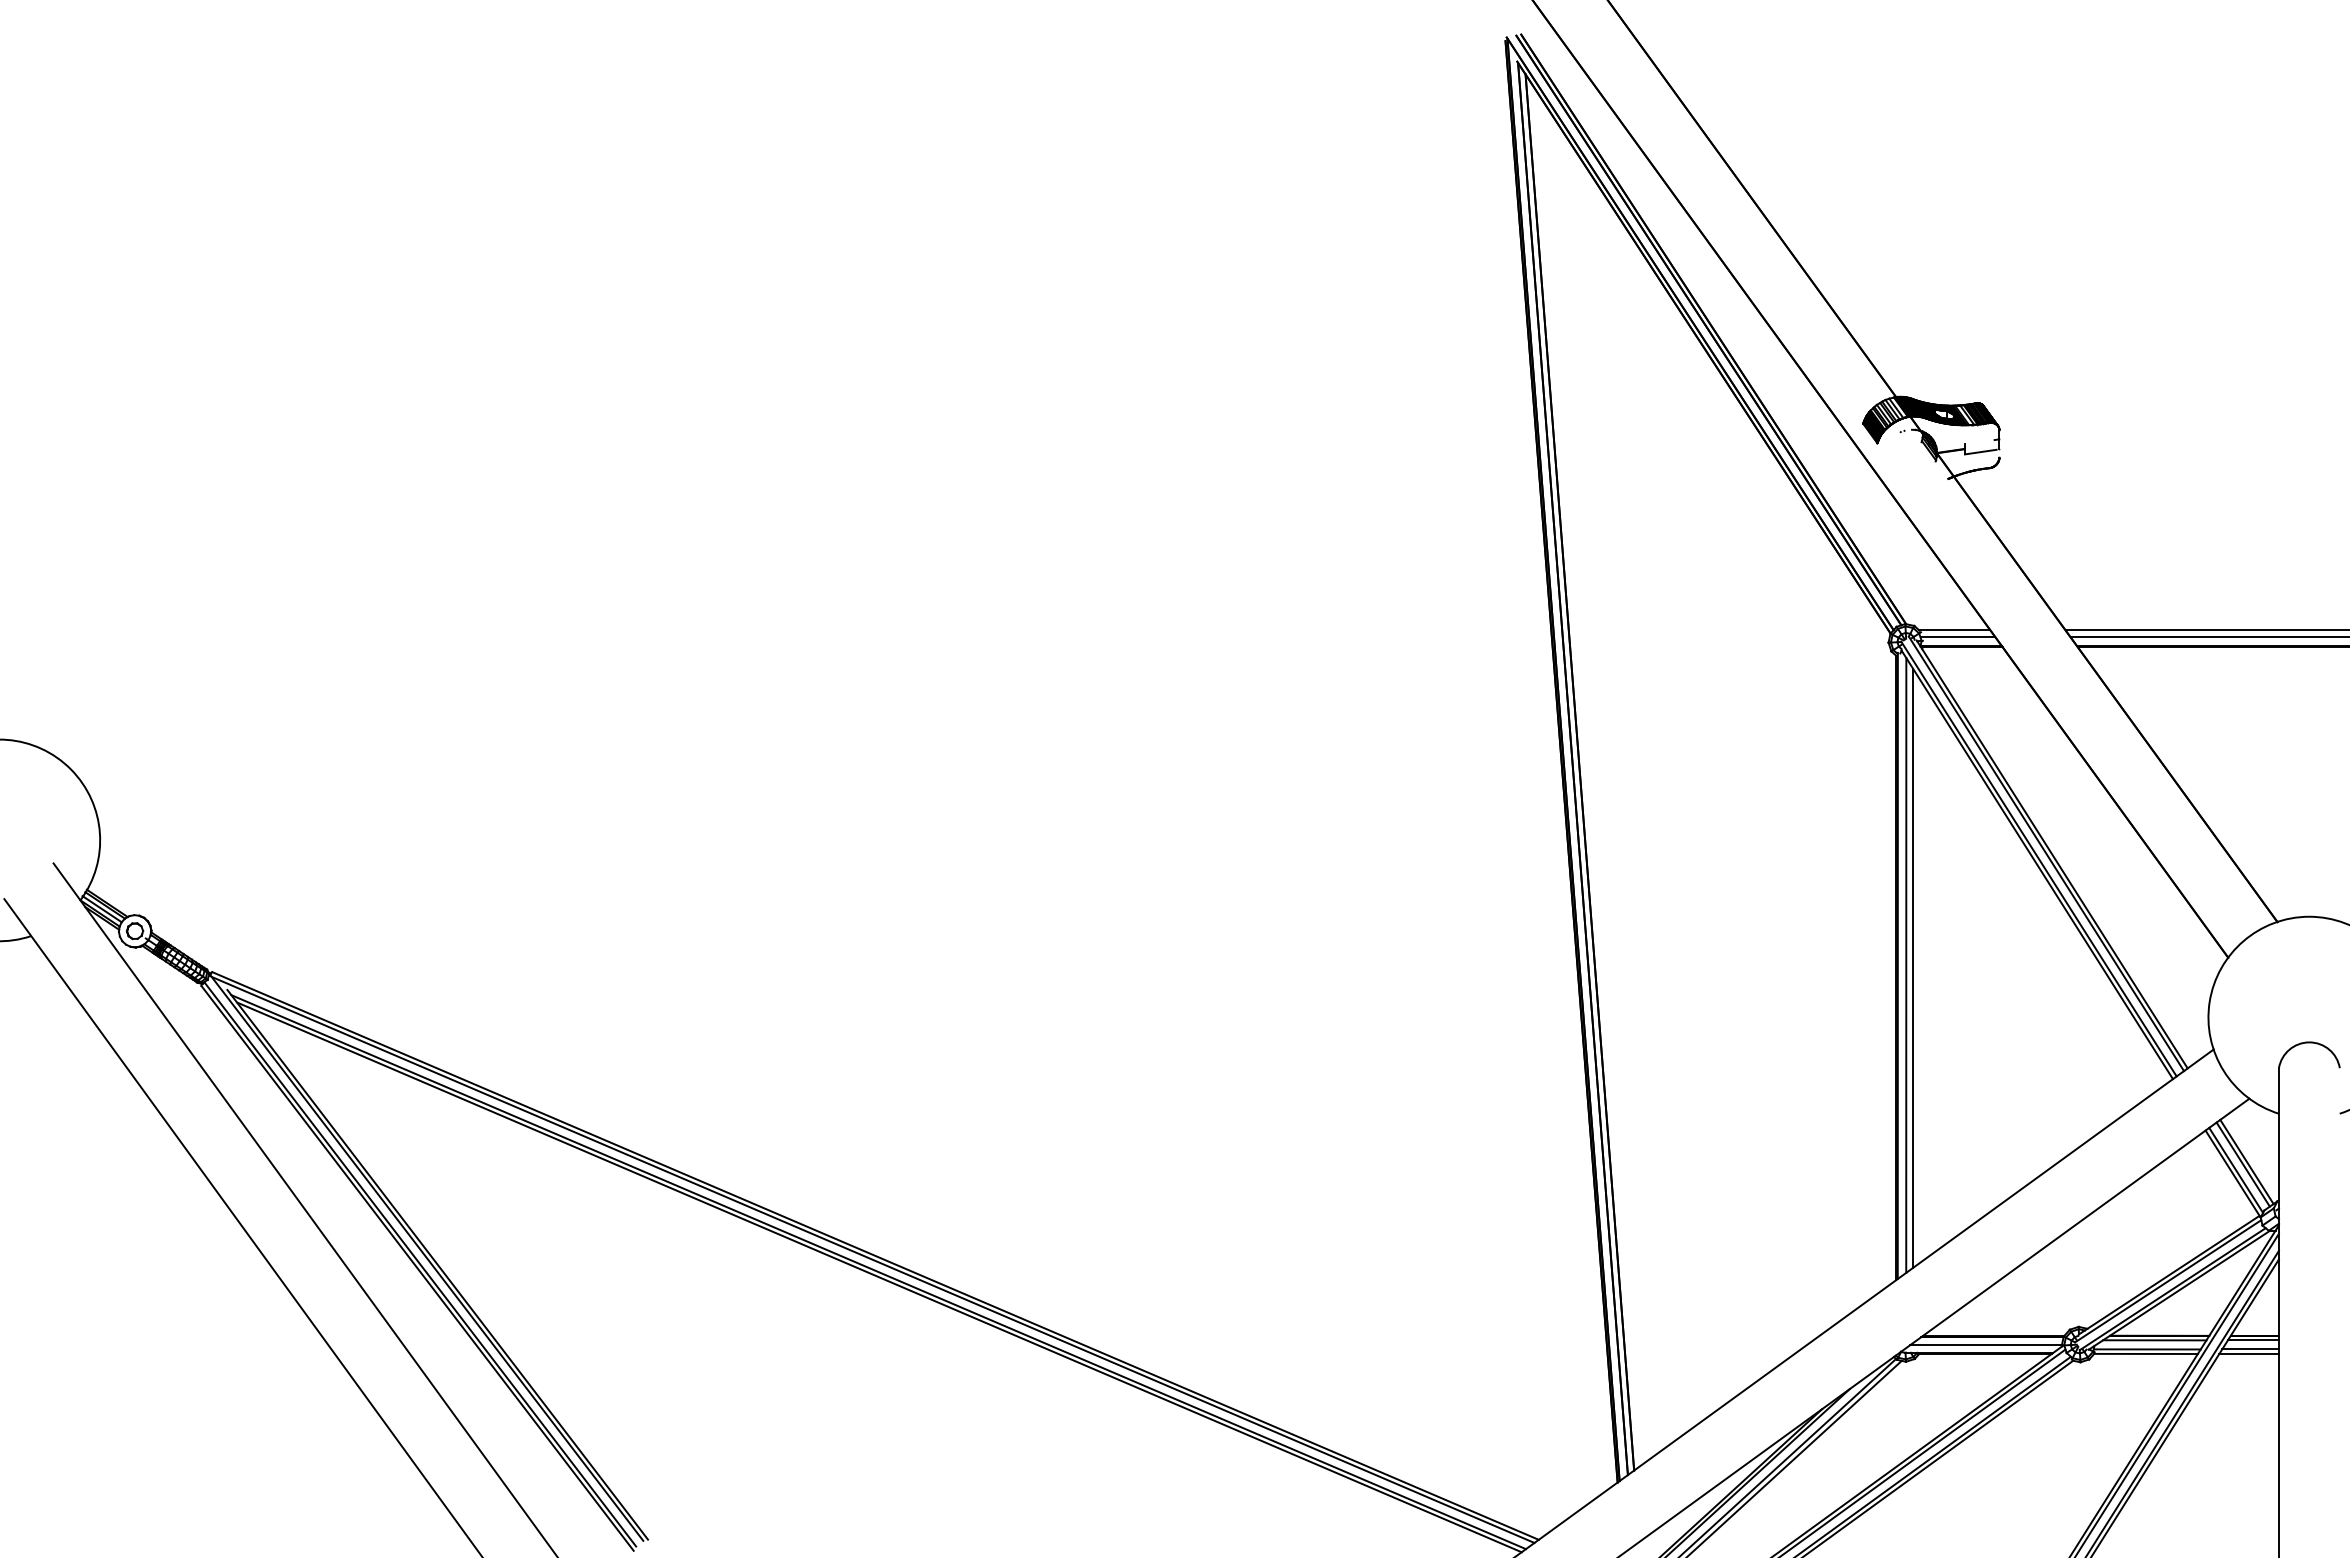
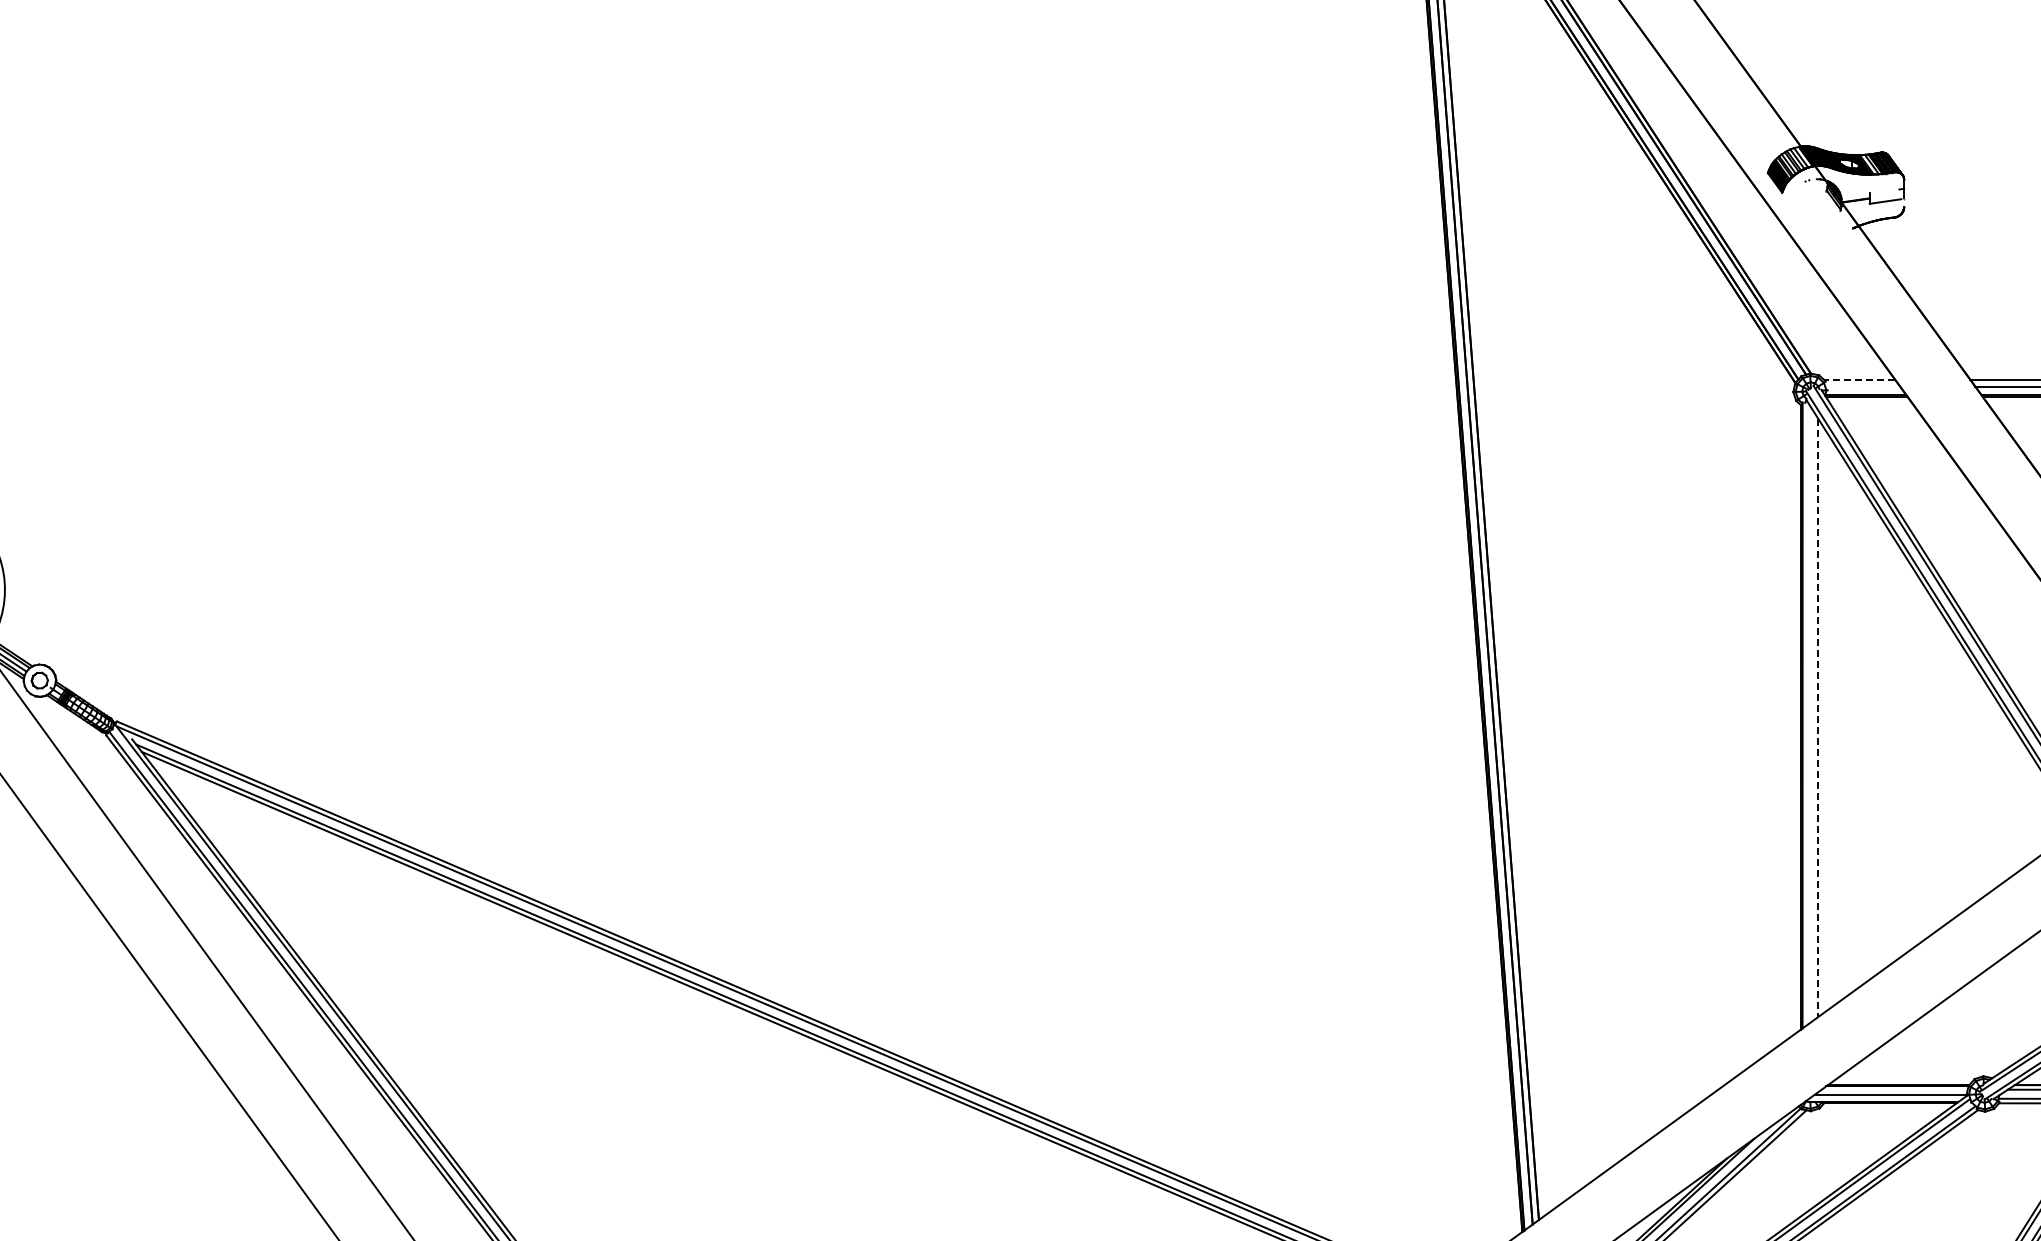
line: (1954, 630) -> (1859, 379), solid -> dashed
line: (1958, 637) -> (1863, 386), removed
line: (1906, 965) -> (1811, 714), removed
line: (1913, 968) -> (1818, 717), solid -> dashed

